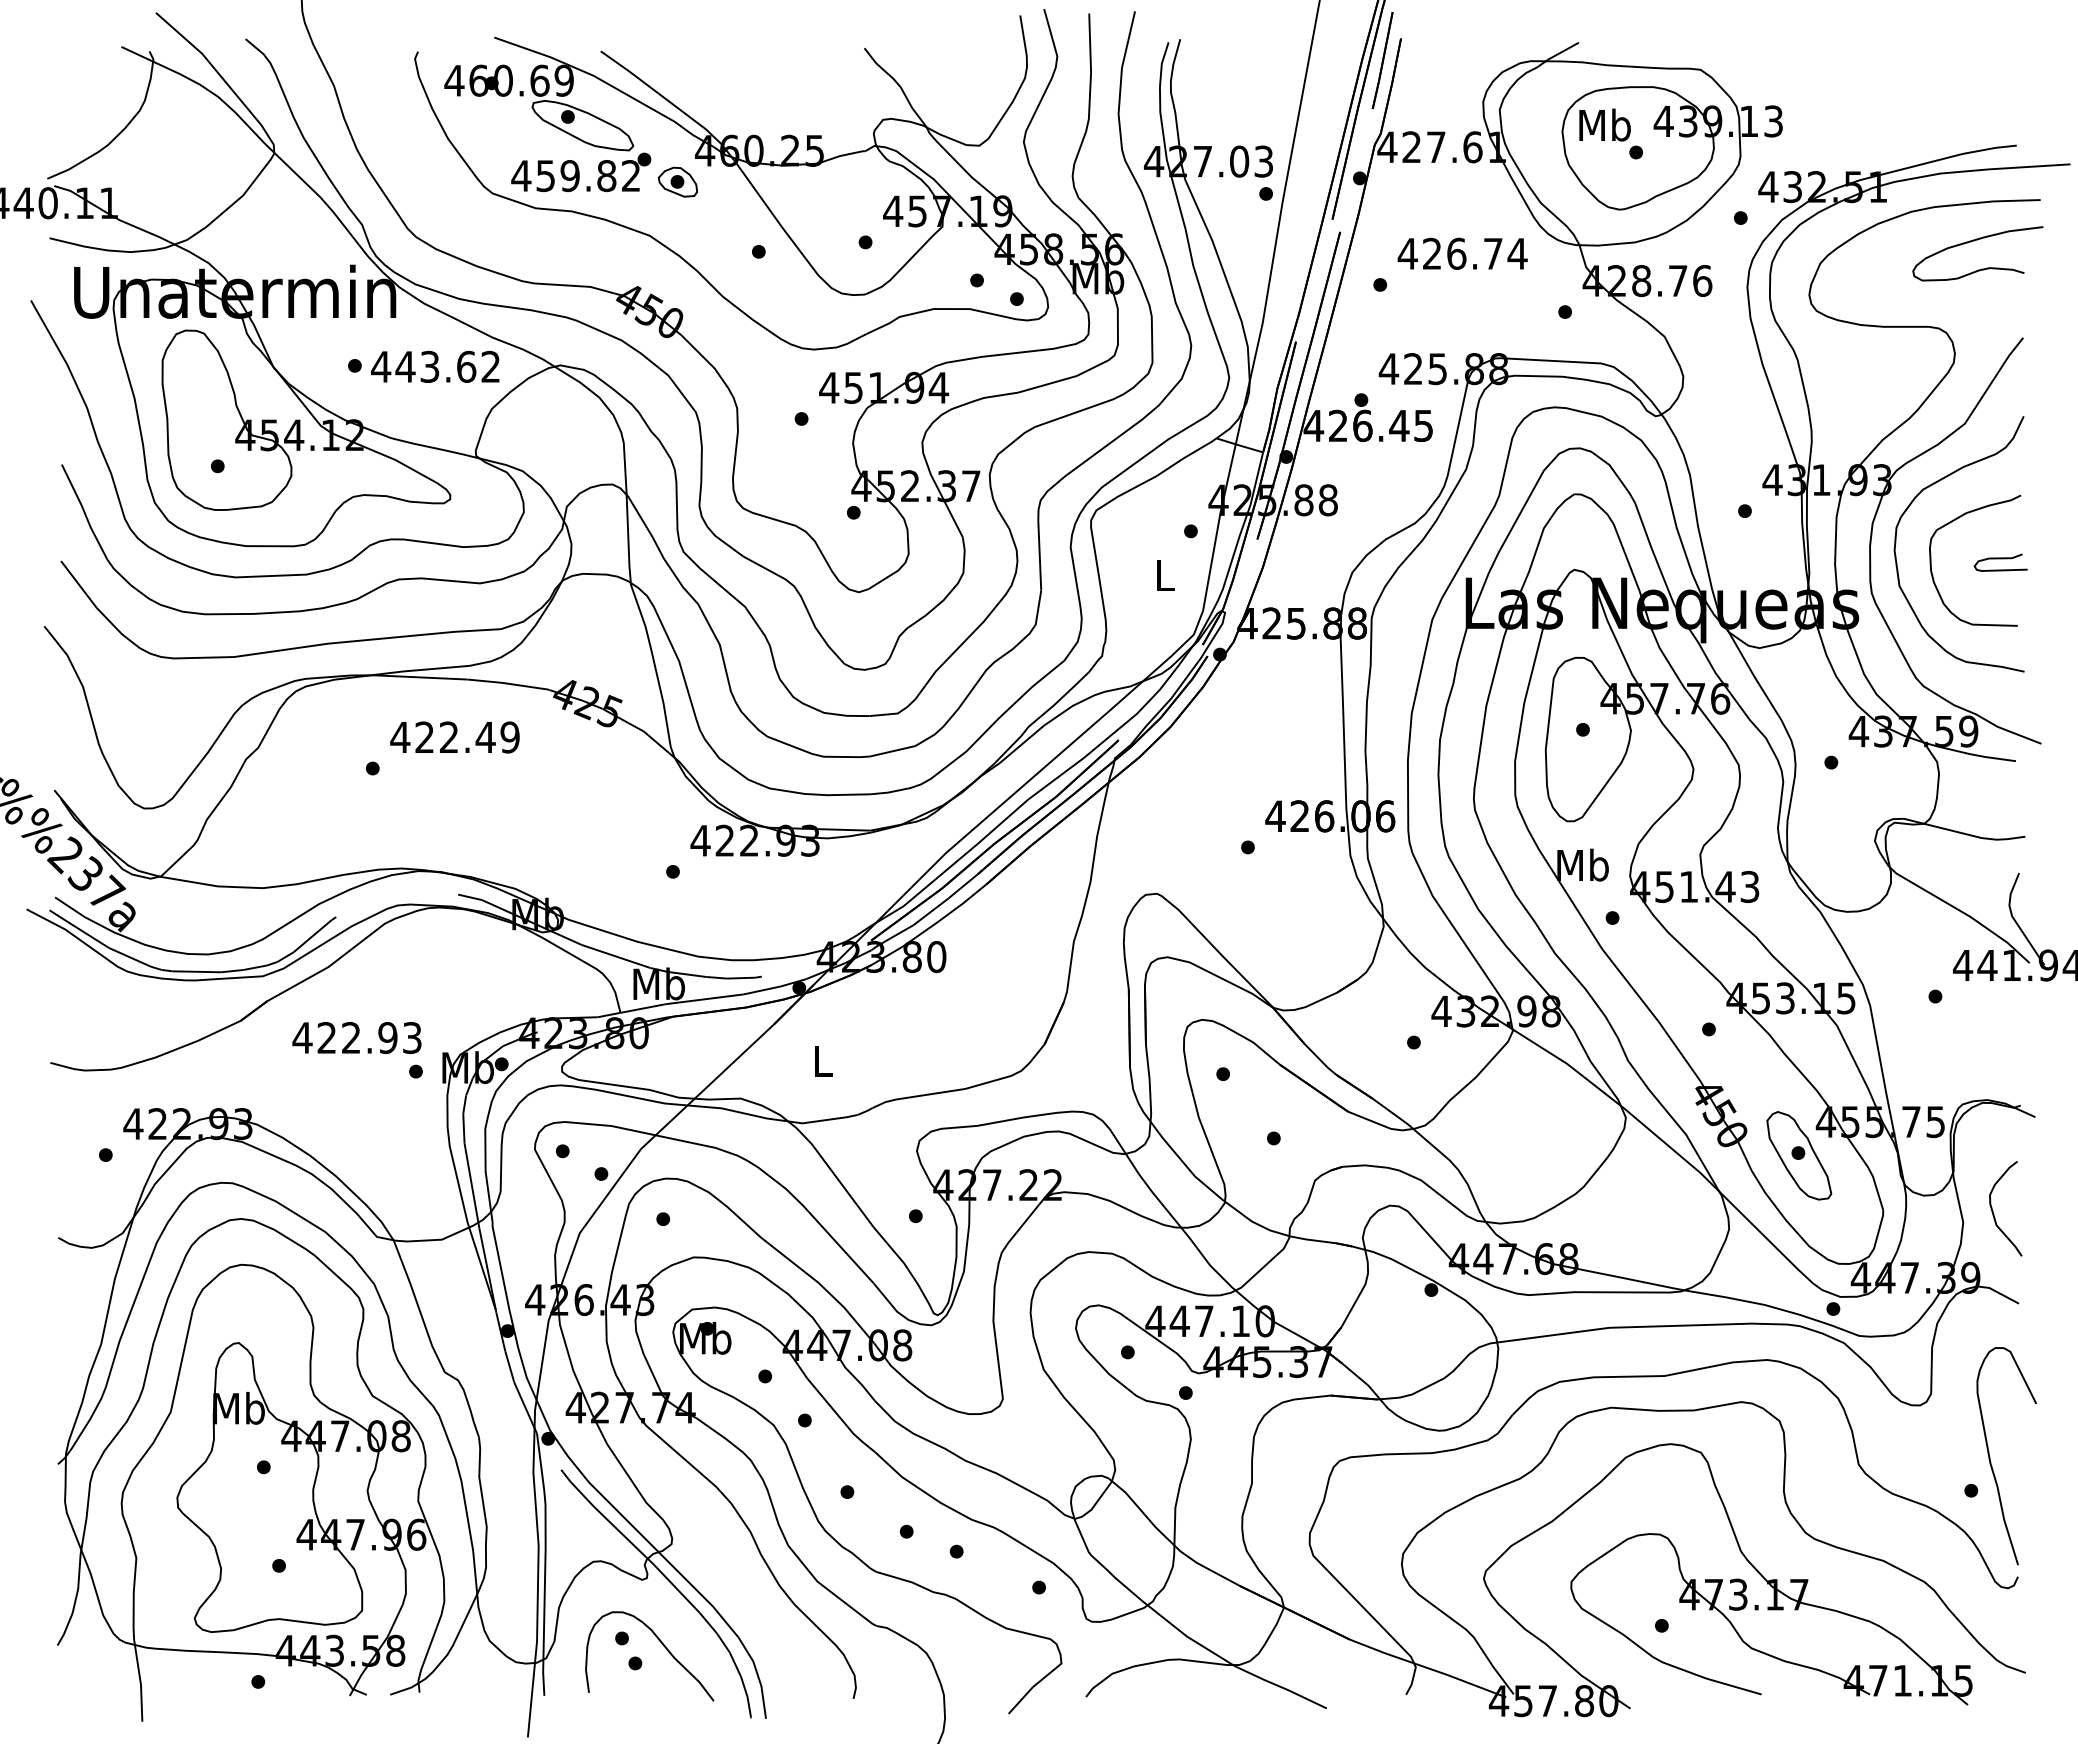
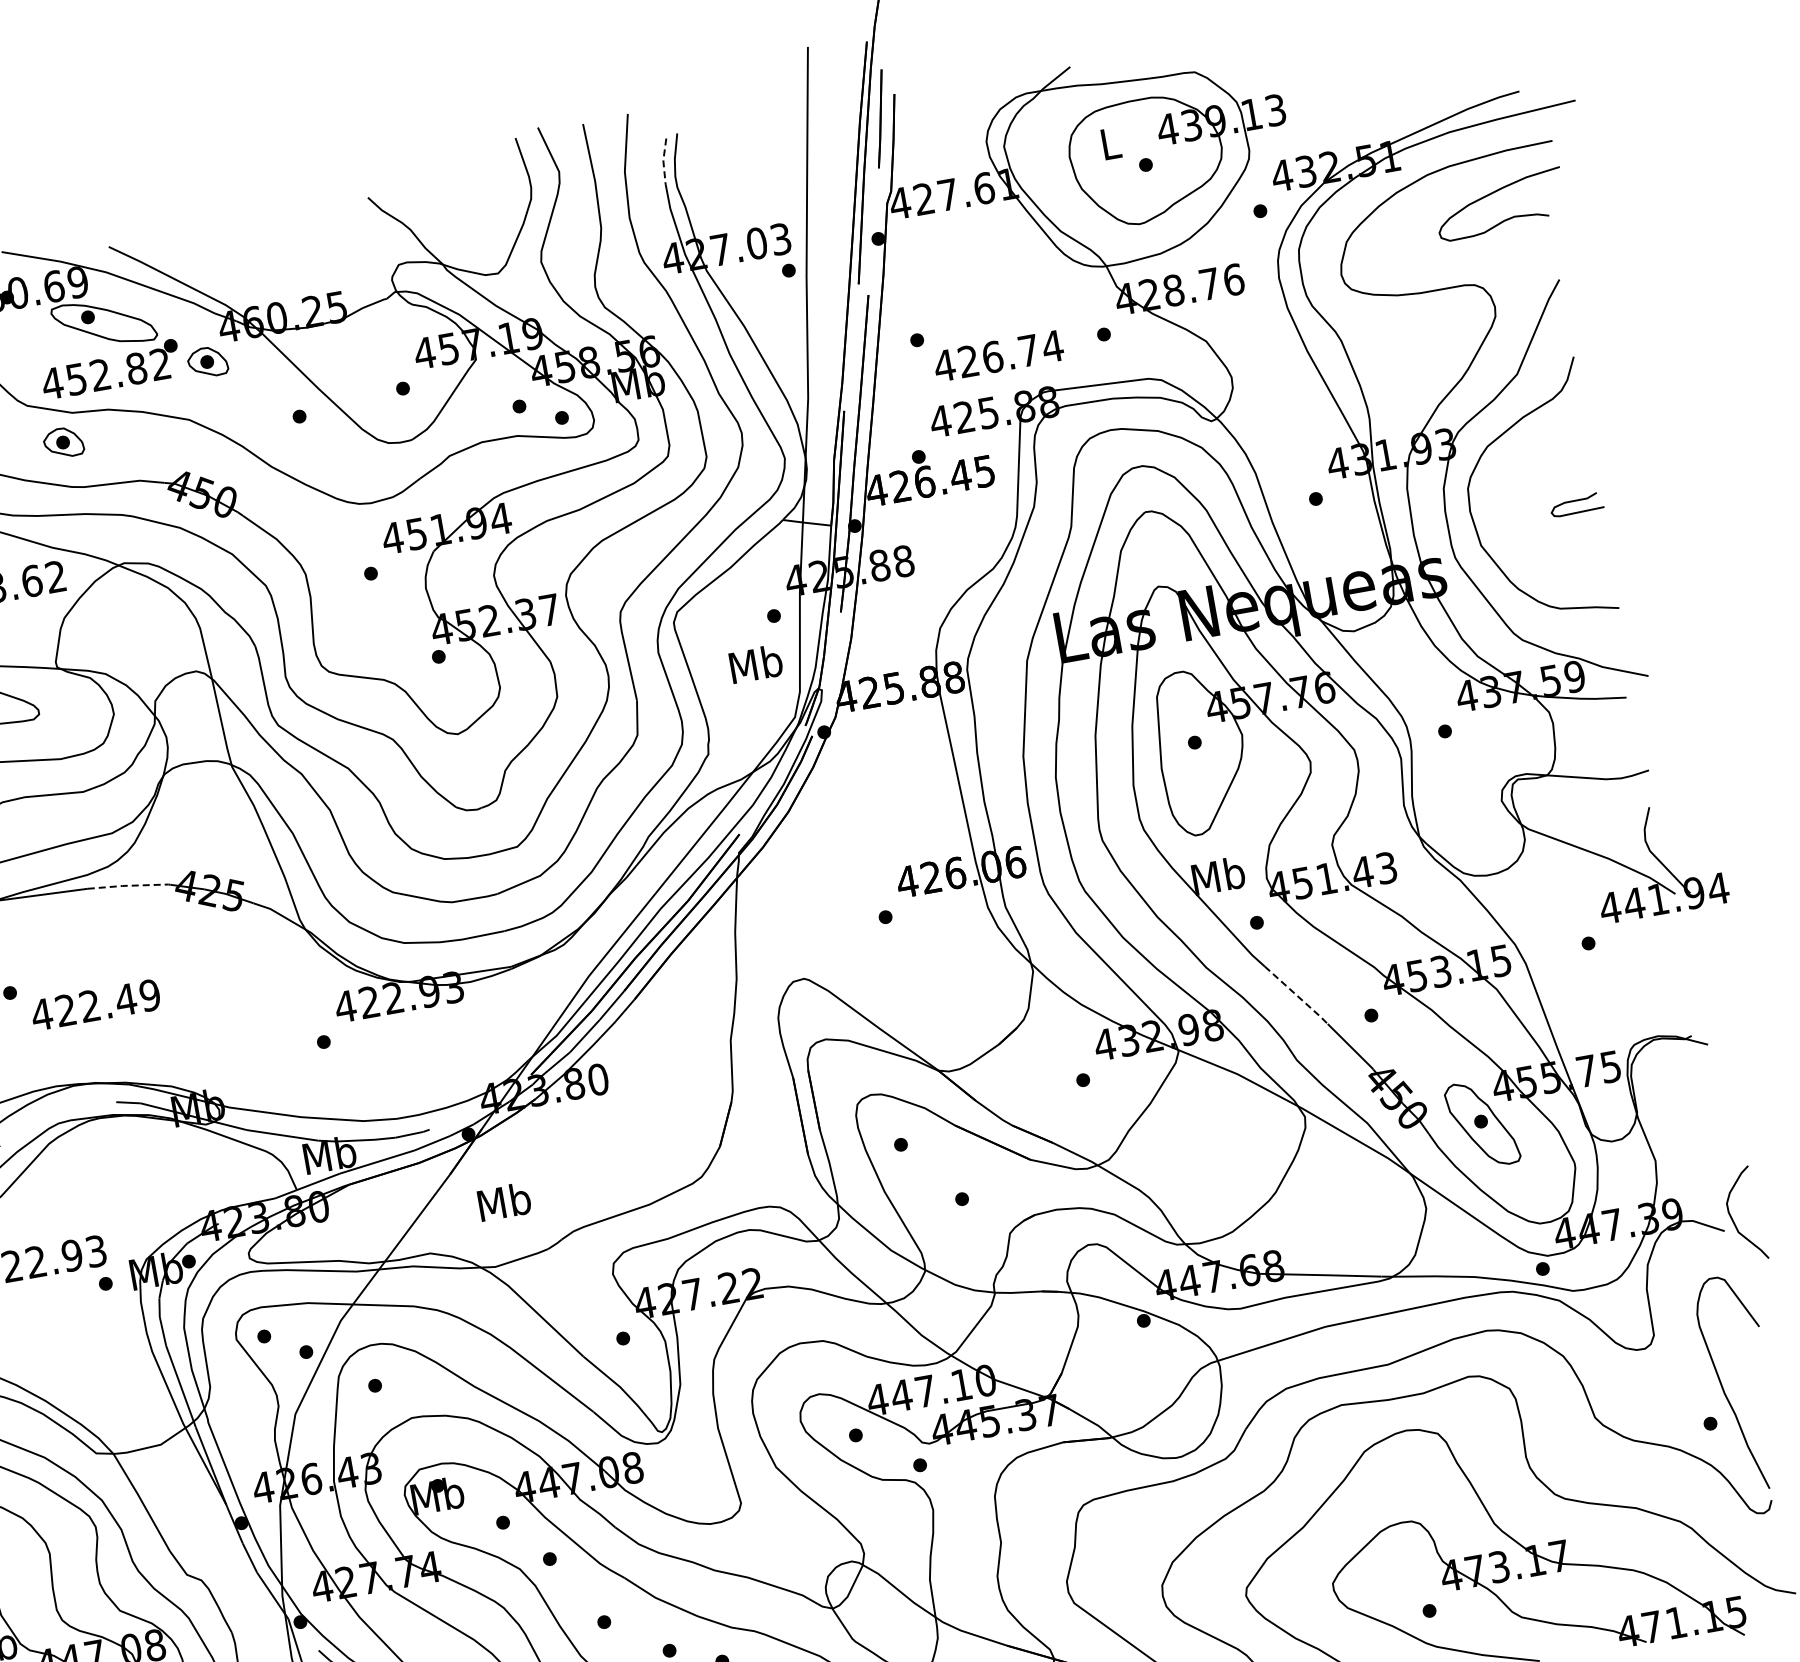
line: (1161, 63) -> (662, 160), solid -> dashed
text: (1604, 124) -> (1109, 142), Mb -> L
text: (569, 176) -> (99, 375), 459.82 -> 452.82
part: (521, 235) -> (63, 442), added
text: (1462, 253) -> (998, 355), moved
curve: (1931, 560) -> (1508, 514), removed
text: (1164, 575) -> (755, 664), L -> Mb
line: (509, 683) -> (129, 885), solid -> dashed
text: (454, 737) -> (95, 1005), moved
line: (1639, 996) -> (1297, 995), solid -> dashed
text: (822, 1060) -> (504, 1201), L -> Mb
curve: (1993, 1210) -> (1733, 1218), moved

